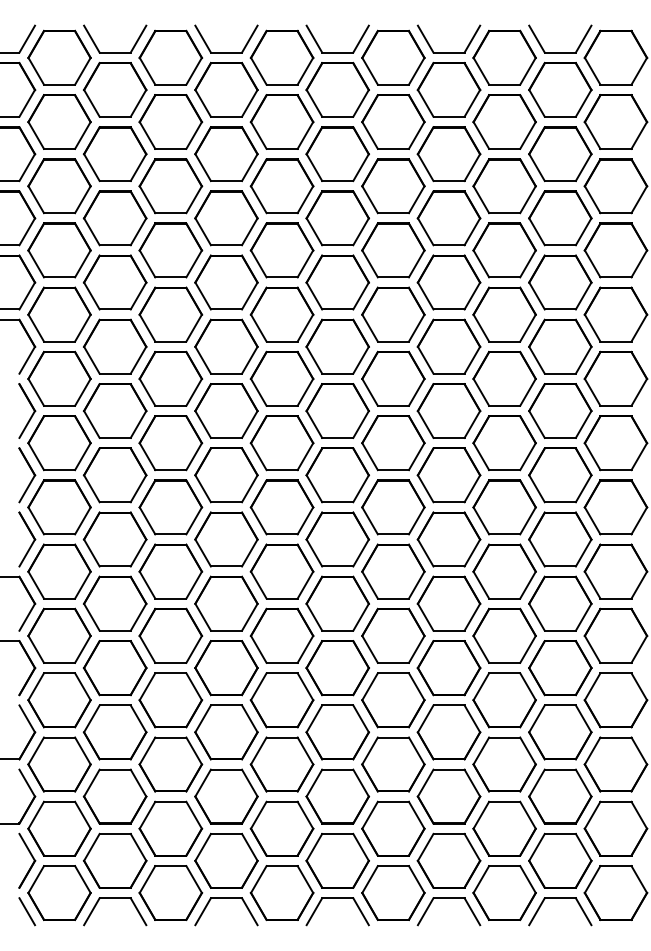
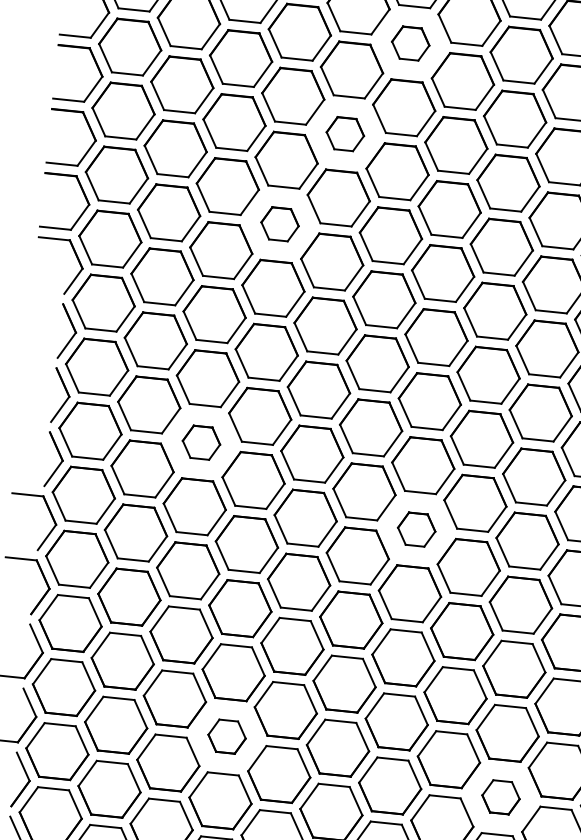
part: (337, 89) -> (410, 43), size x0.6
part: (281, 186) -> (344, 134), size x0.6
part: (226, 282) -> (280, 224), size x0.6
part: (170, 507) -> (201, 442), size x0.6
part: (393, 571) -> (416, 529), size x0.6
part: (226, 796) -> (227, 736), size x0.6
part: (504, 828) -> (500, 797), size x0.6

